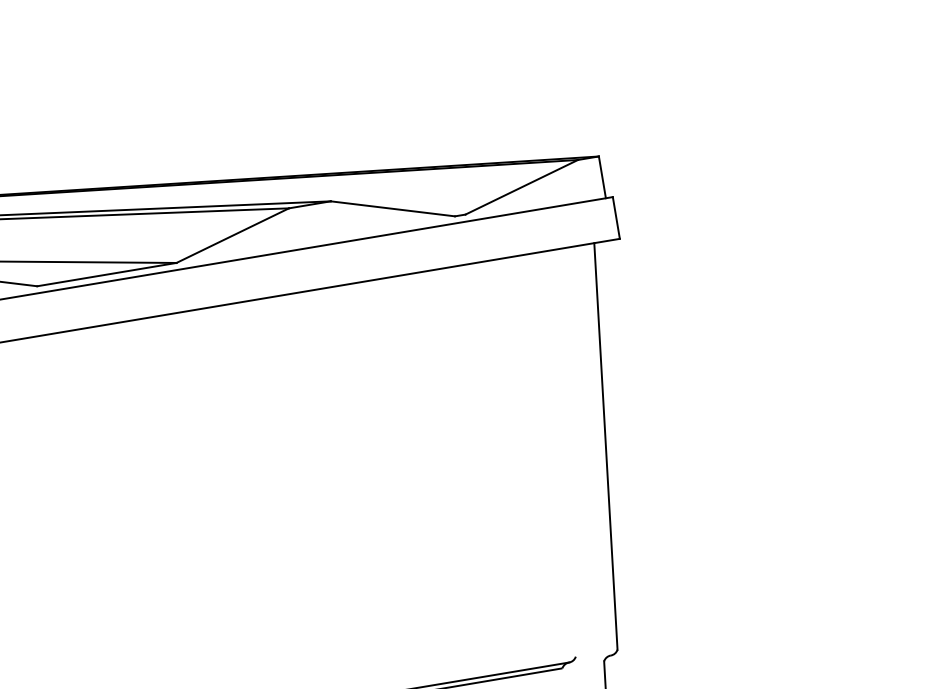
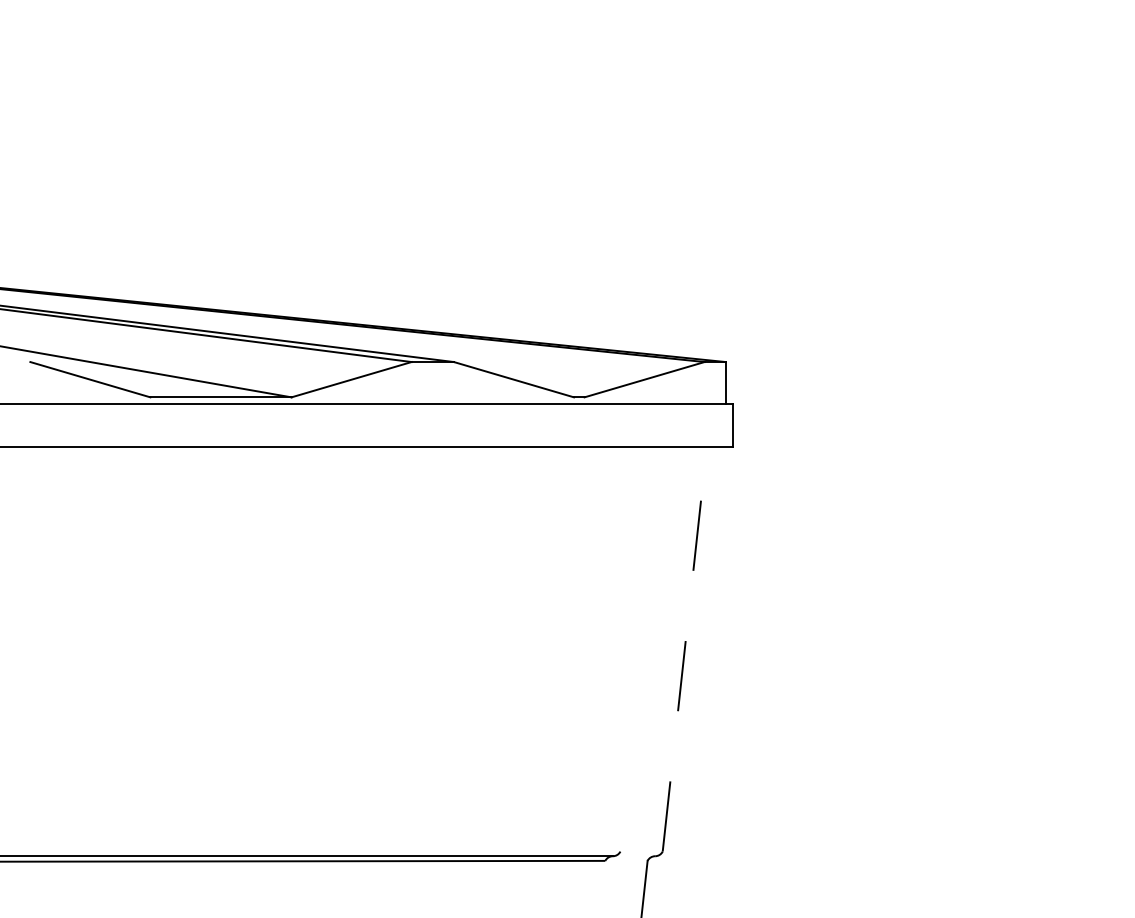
line: (605, 446) -> (684, 649), solid -> dashed

